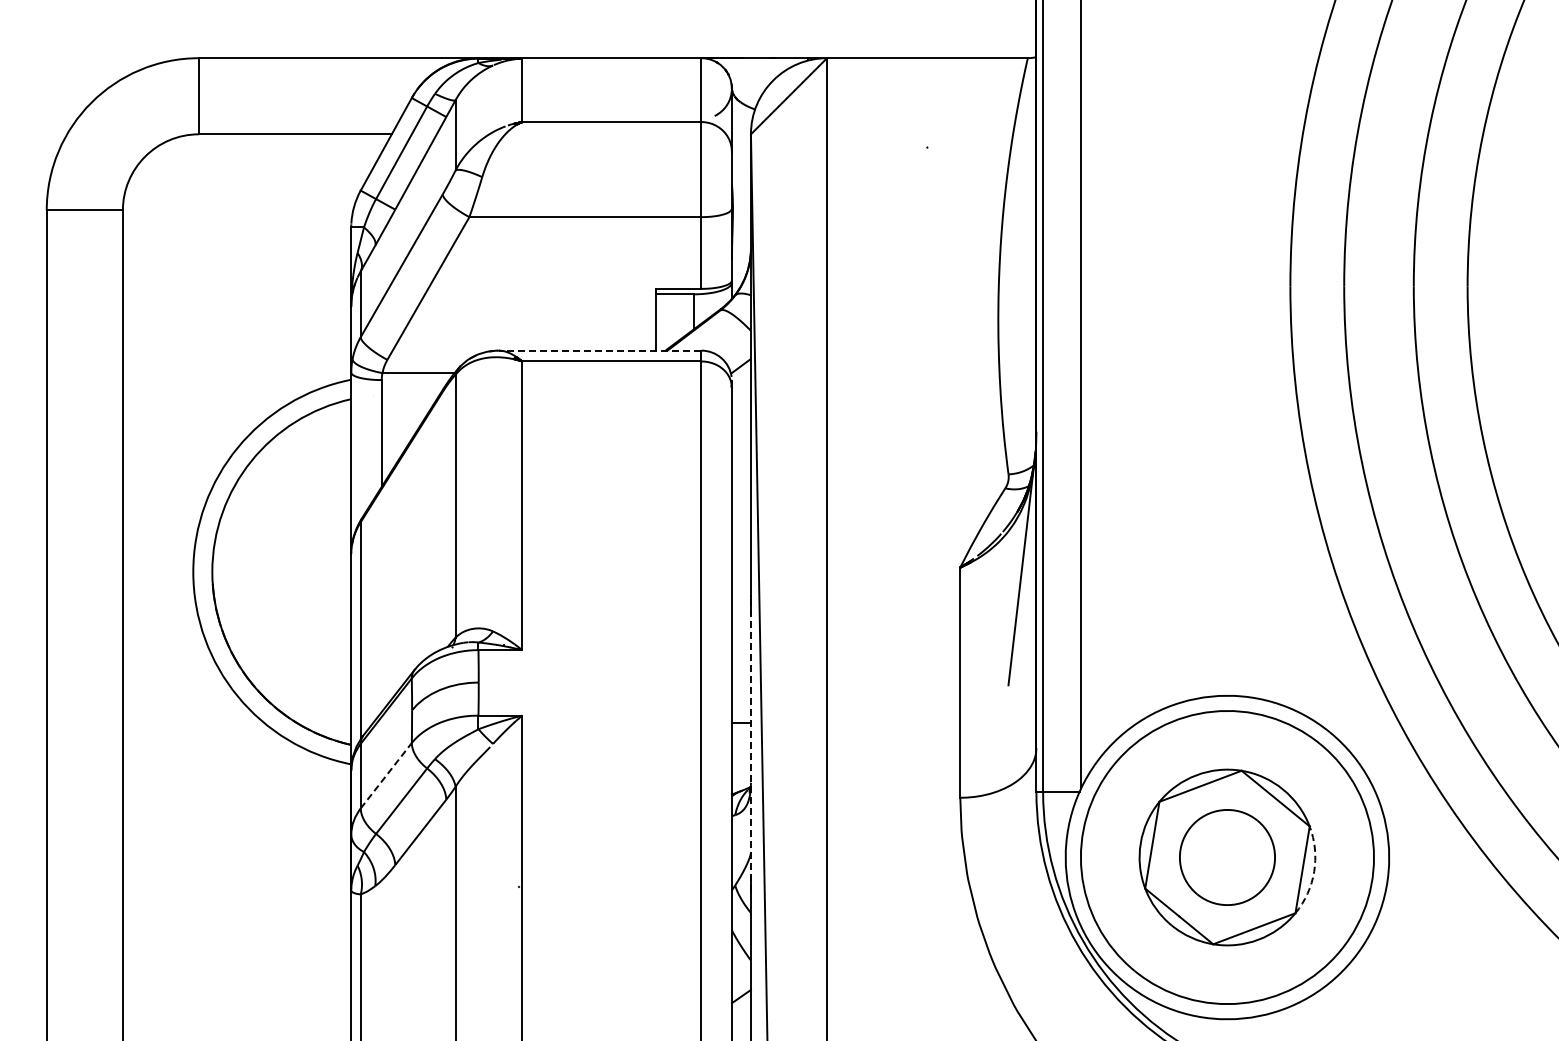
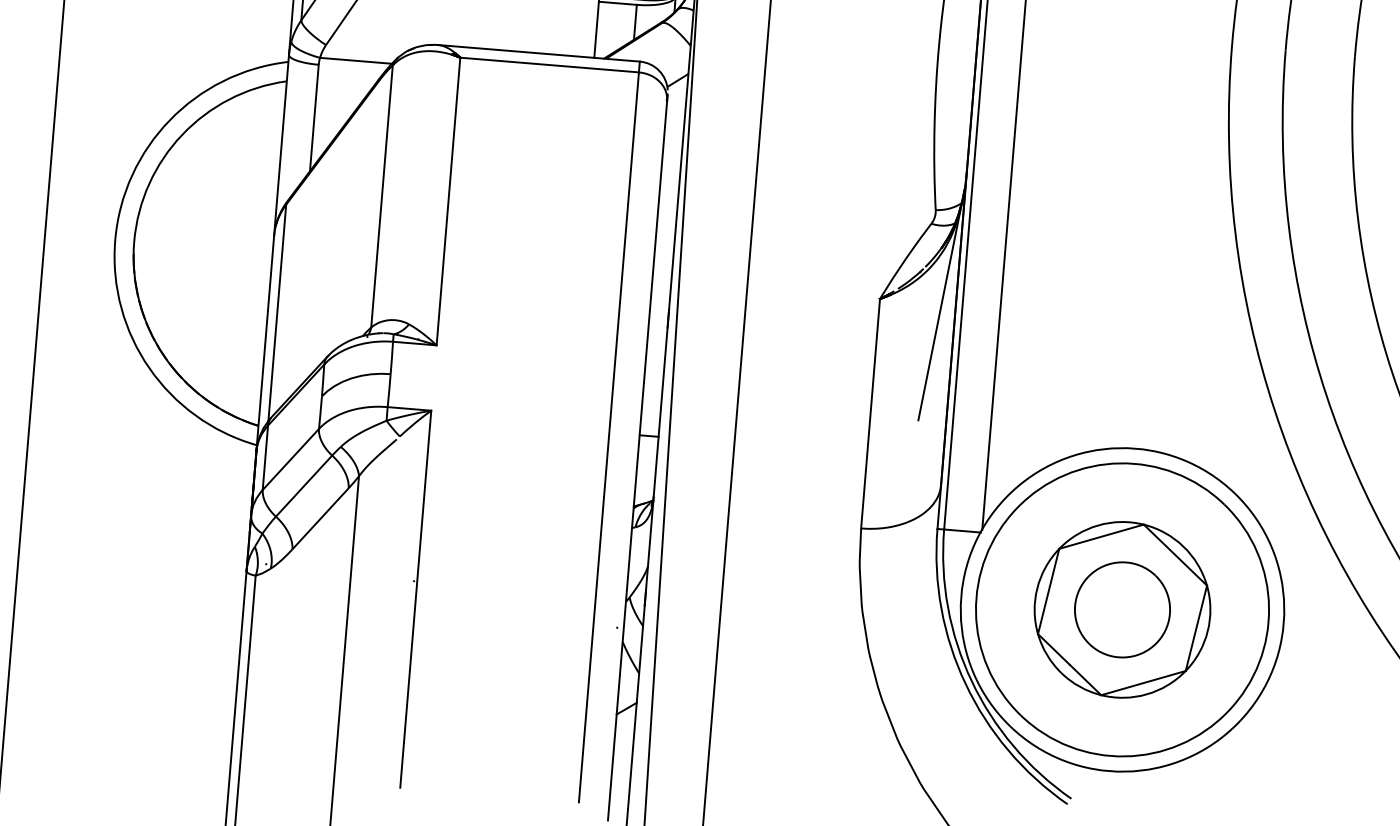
line: (599, 350) -> (538, 53), dashed -> solid
line: (750, 743) -> (656, 457), dashed -> solid
line: (386, 775) -> (291, 459), dashed -> solid
arc: (1314, 871) -> (1208, 630), dashed -> solid

